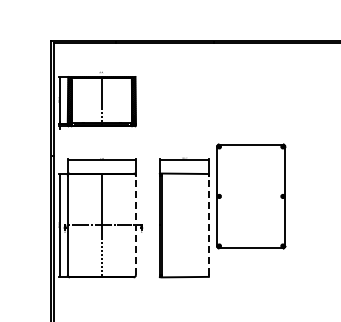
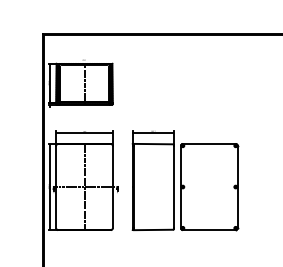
part: (251, 196) -> (209, 187), moved
line: (209, 224) -> (173, 186), dashed -> solid
line: (135, 225) -> (112, 187), dashed -> solid

